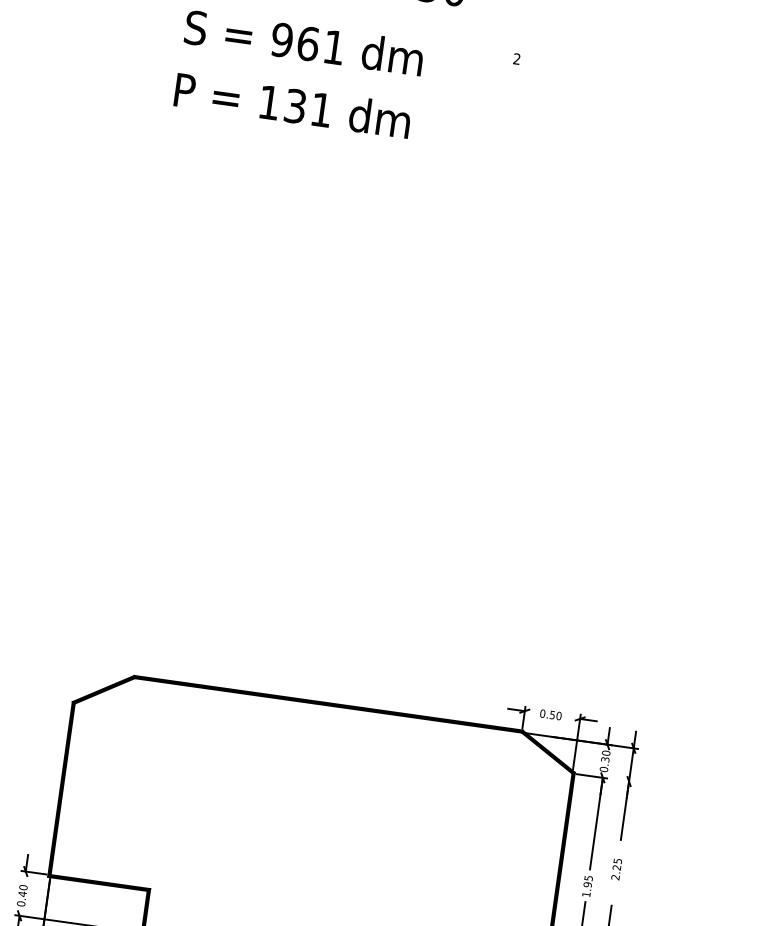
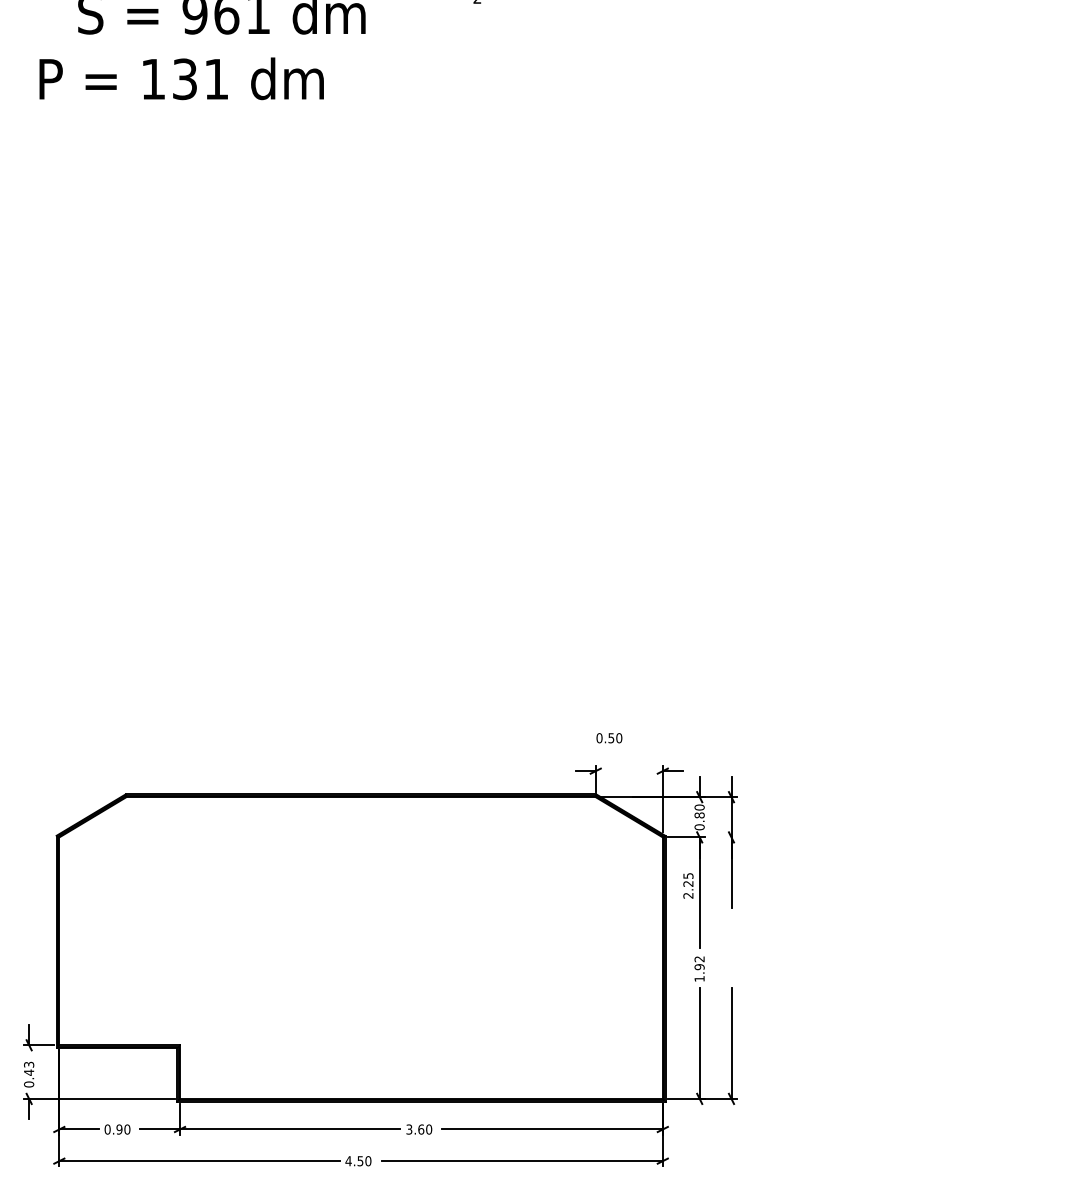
text: (292, 105) -> (181, 78), moved
text: (550, 715) -> (609, 738), moved
text: (605, 759) -> (699, 815), 0.30 -> 0.80
text: (616, 869) -> (688, 885), moved
text: (588, 878) -> (699, 959), 1.95 -> 1.92
text: (23, 887) -> (29, 1064), 0.40 -> 0.43

